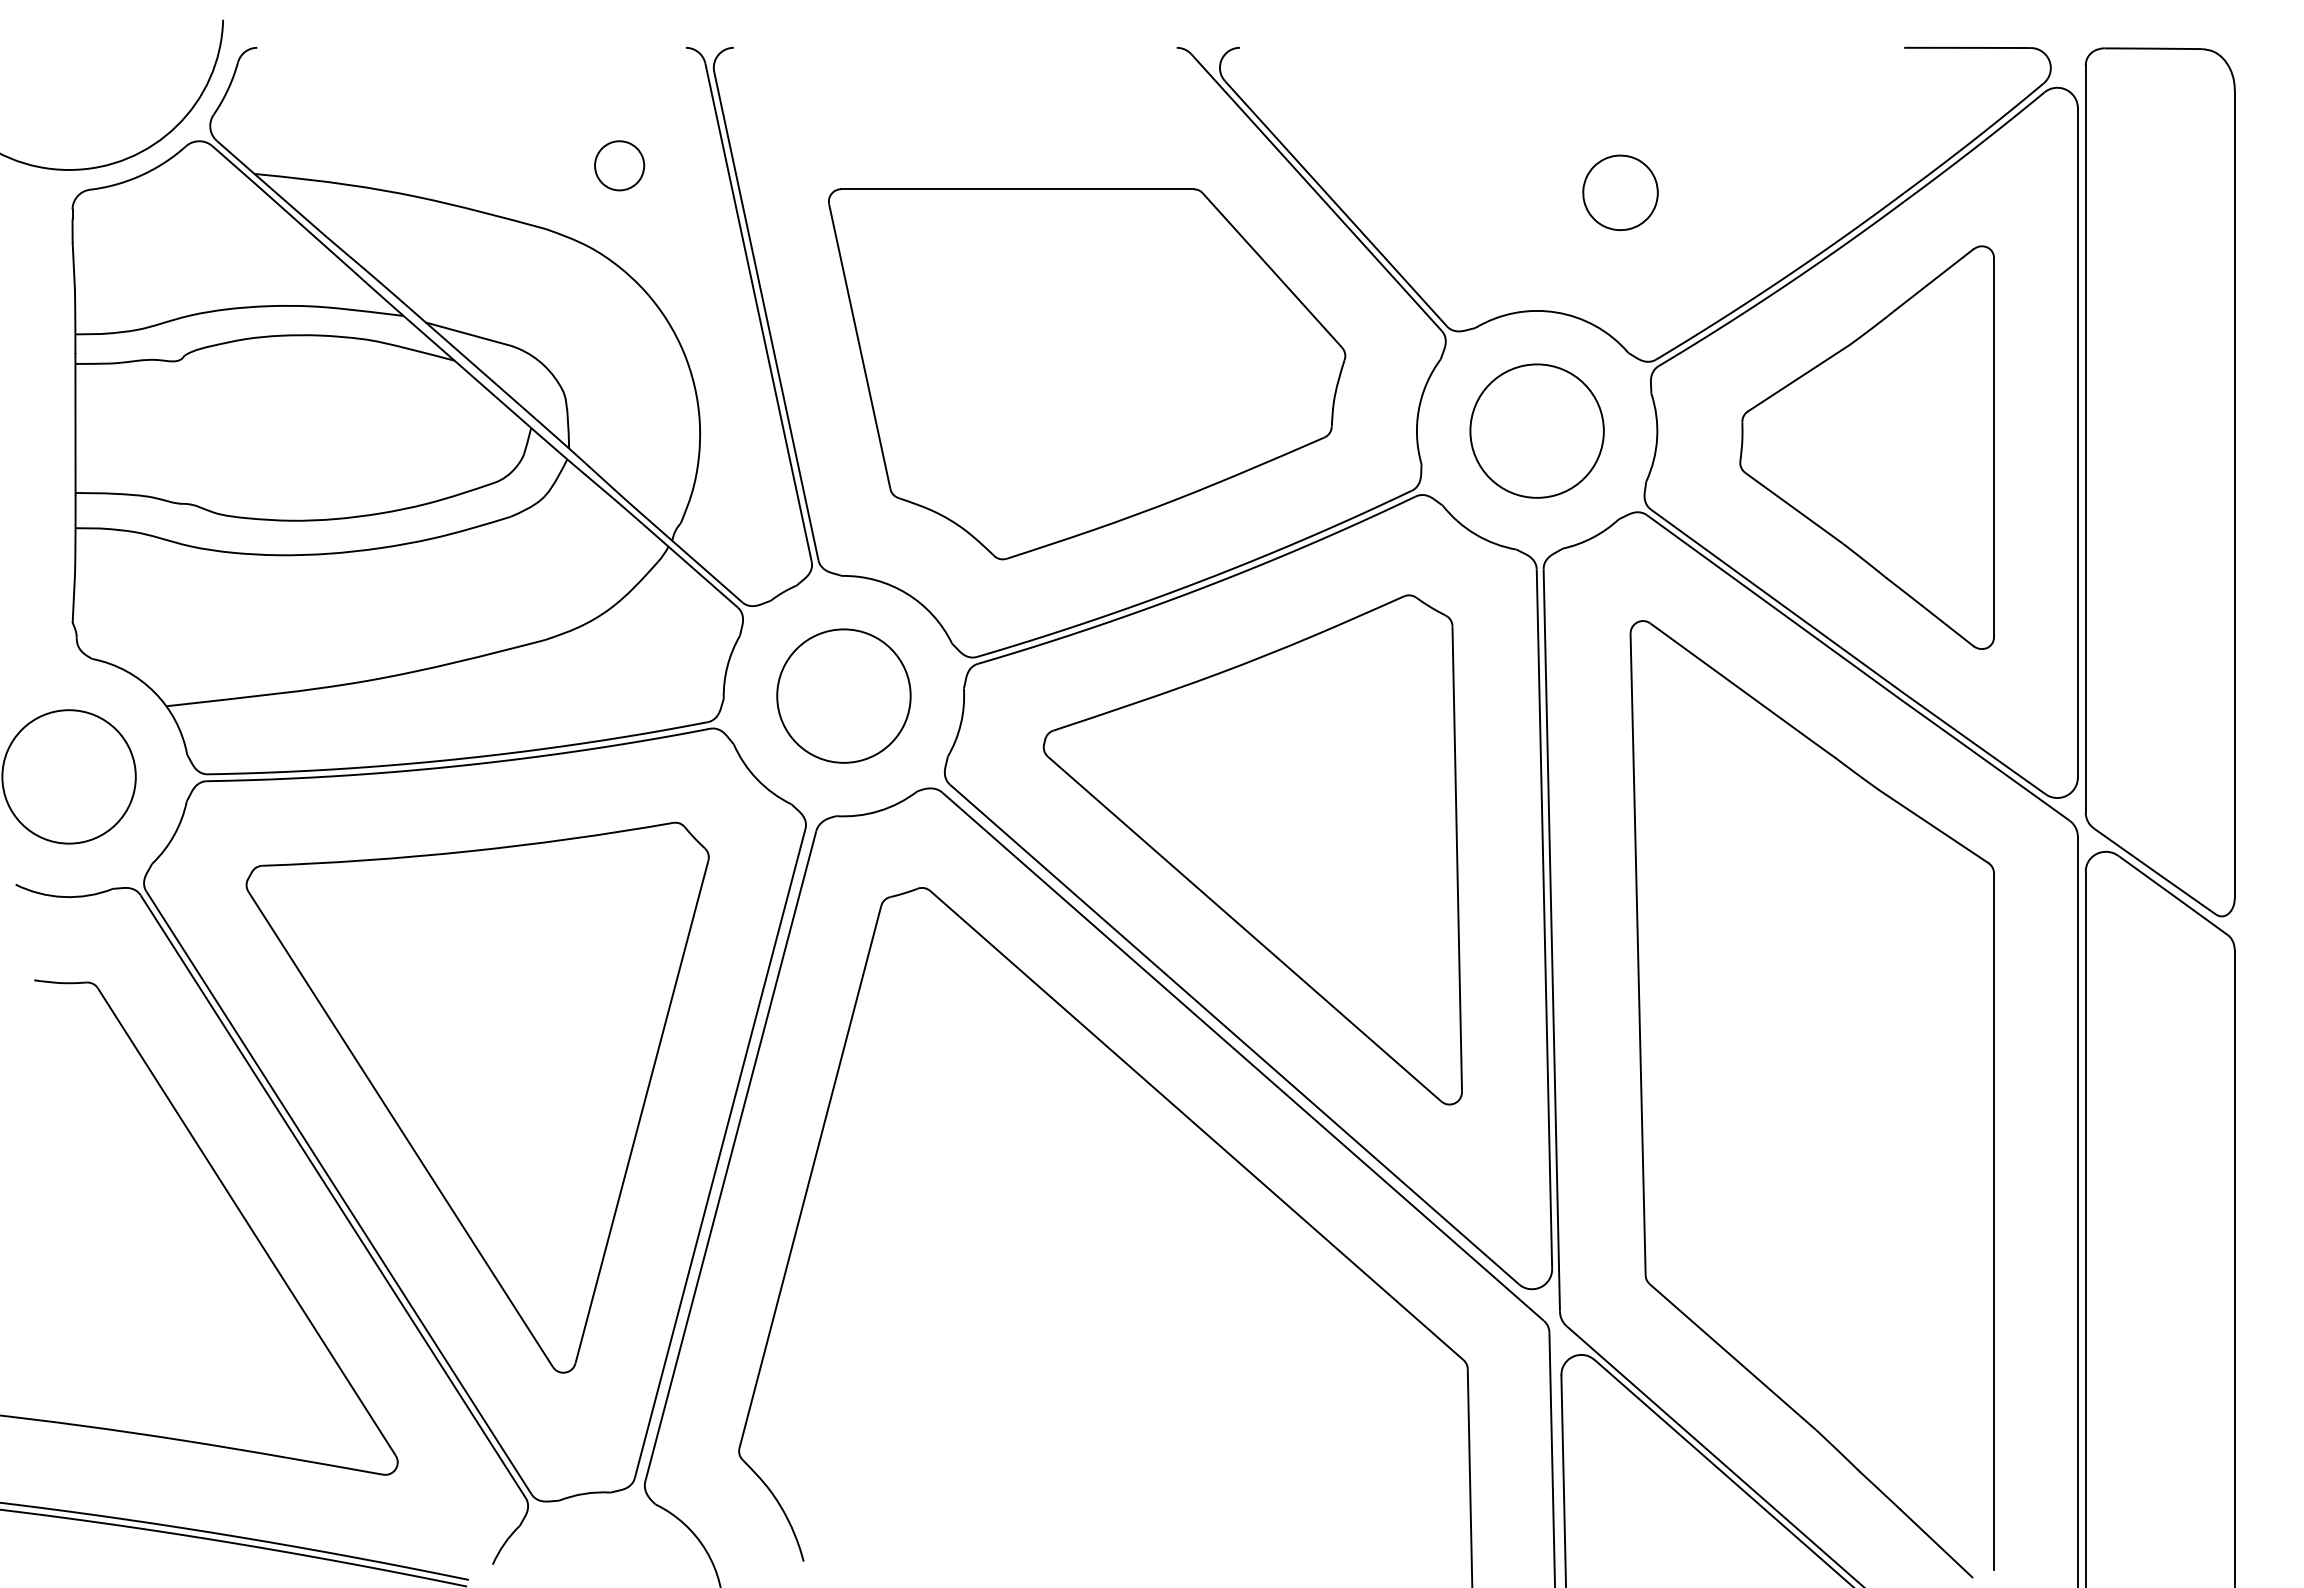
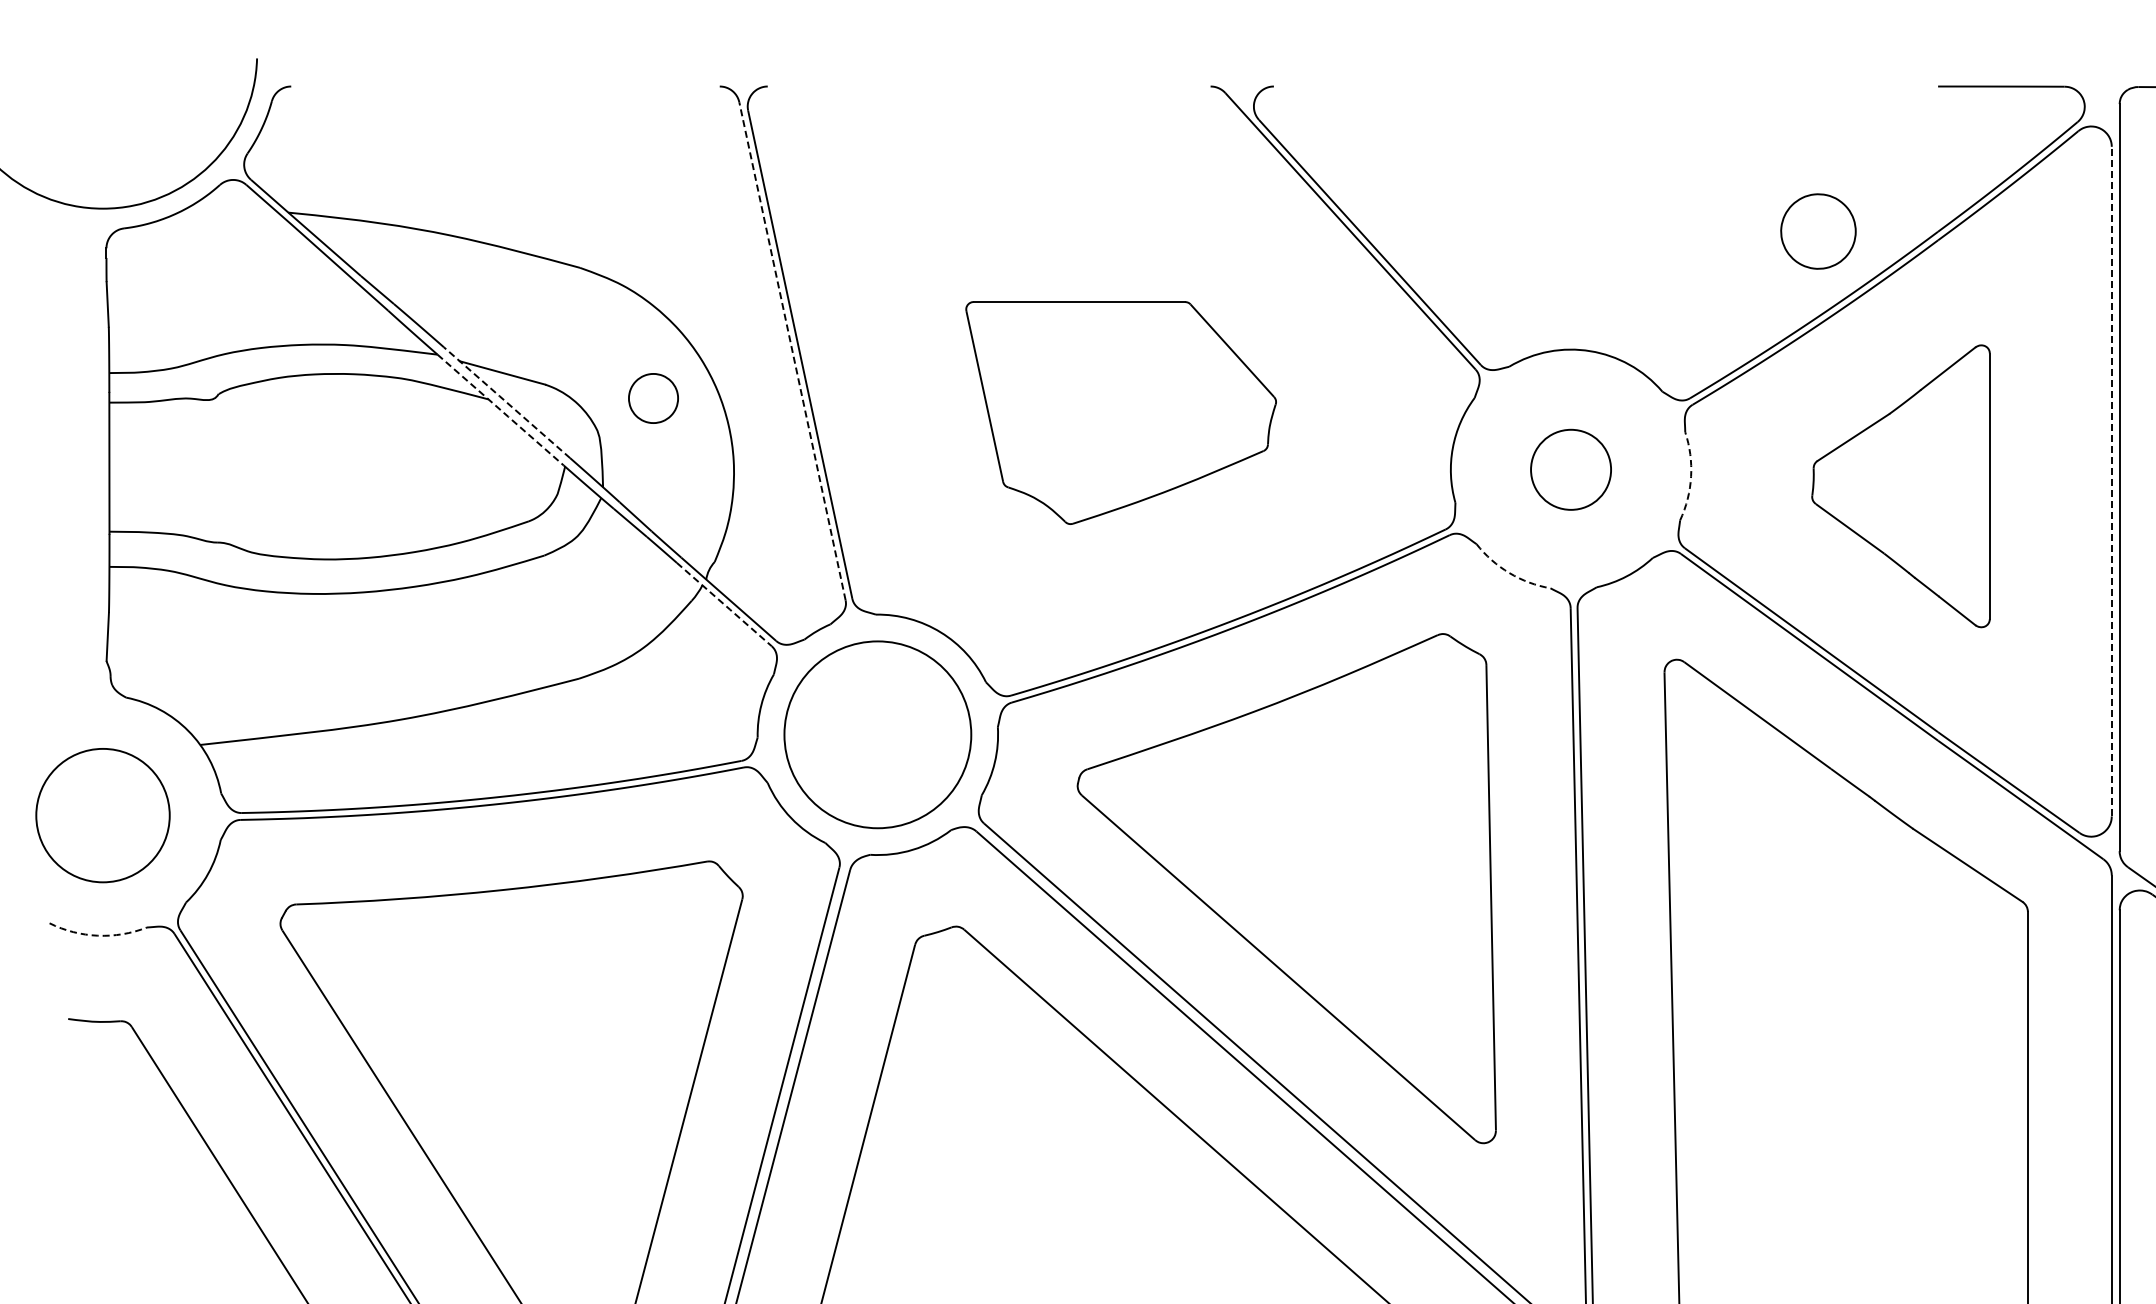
part: (619, 165) -> (653, 398), moved
part: (1620, 192) -> (1818, 231), moved
line: (758, 312) -> (792, 351), solid -> dashed
line: (473, 363) -> (507, 402), solid -> dashed
line: (466, 371) -> (500, 410), solid -> dashed
part: (1087, 374) -> (1121, 413), size x0.6
circle: (1536, 430) -> (1570, 469), size x0.6
arc: (1657, 438) -> (1691, 477), solid -> dashed
line: (2077, 442) -> (2111, 481), solid -> dashed
part: (1866, 447) -> (1900, 486), size x0.7
arc: (1475, 534) -> (1509, 573), solid -> dashed
line: (690, 566) -> (724, 605), solid -> dashed
circle: (843, 695) -> (877, 734), size x1.4
arc: (63, 897) -> (97, 936), solid -> dashed

